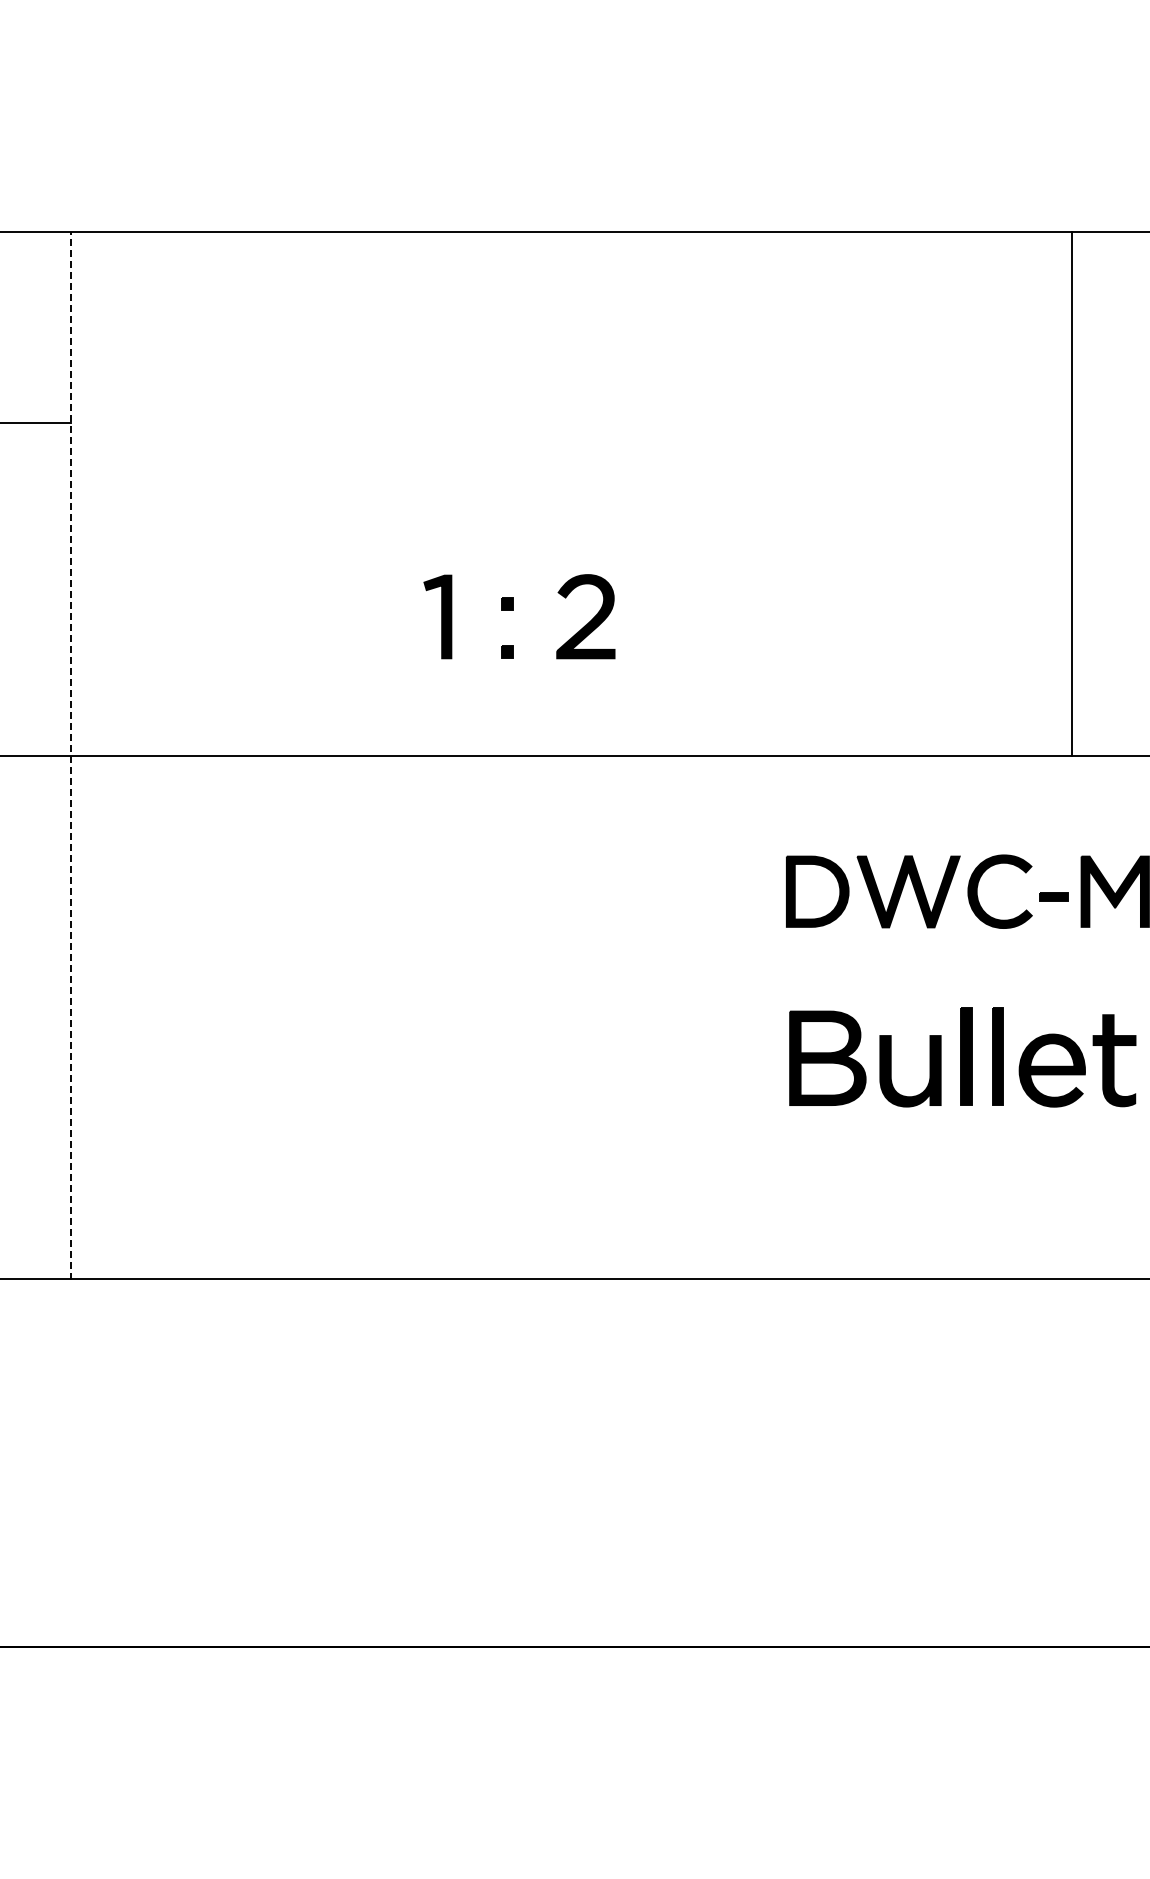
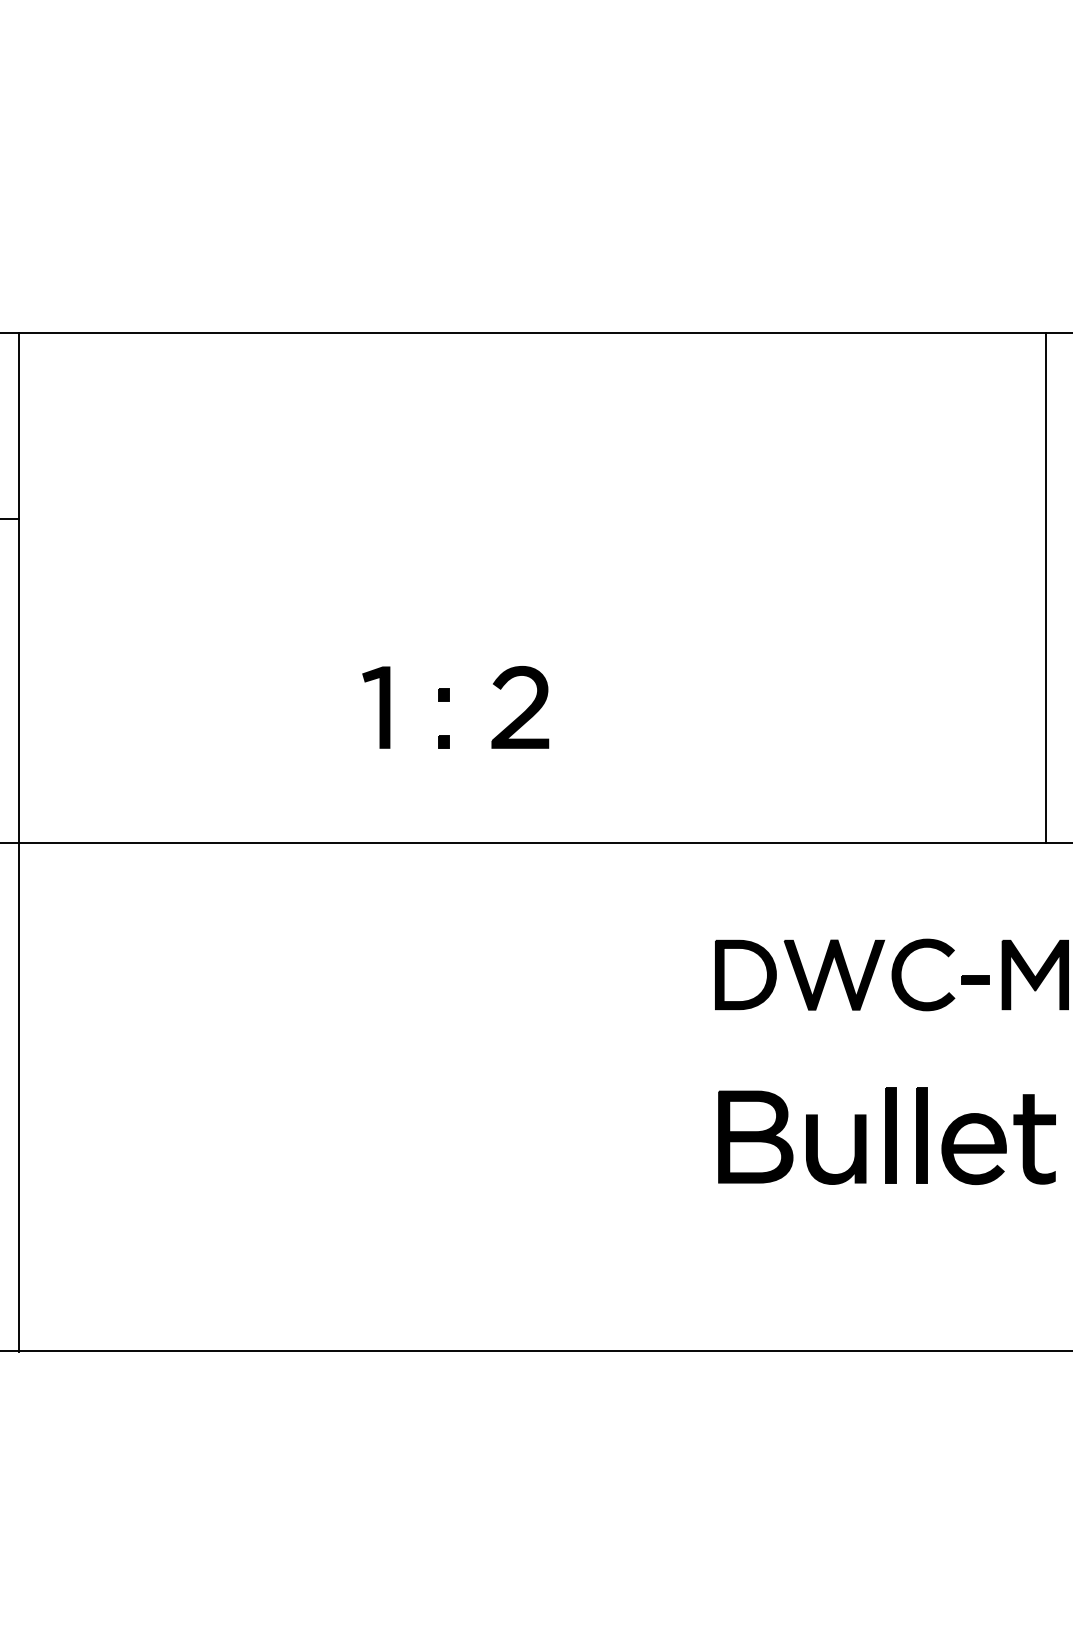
line: (1072, 494) -> (1046, 588), moved
line: (71, 755) -> (19, 842), dashed -> solid

